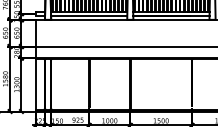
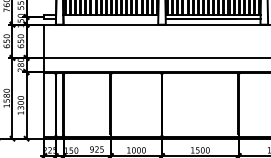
line: (88, 15) -> (110, 19), removed

